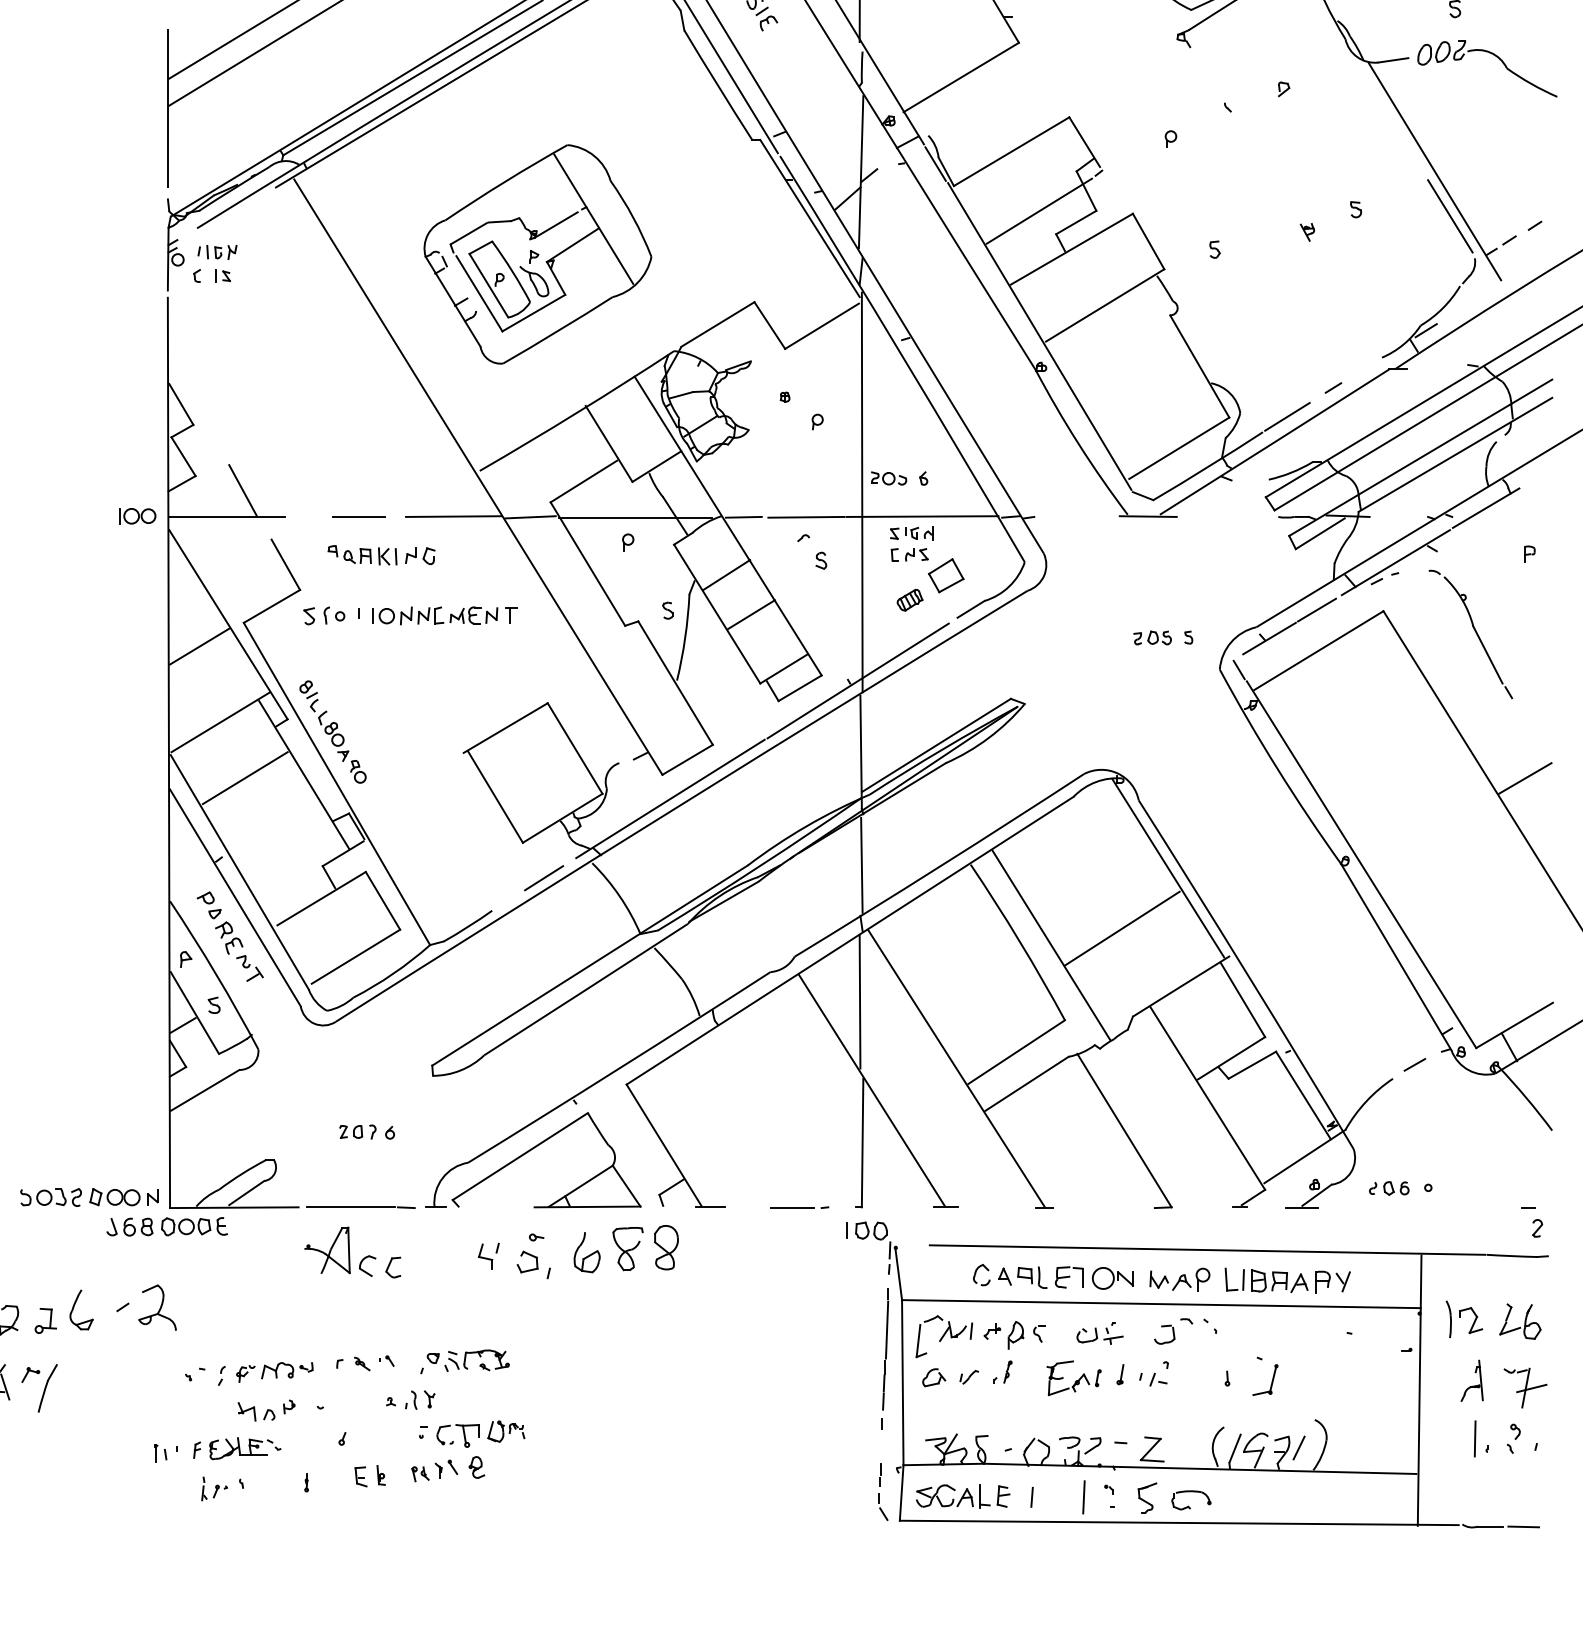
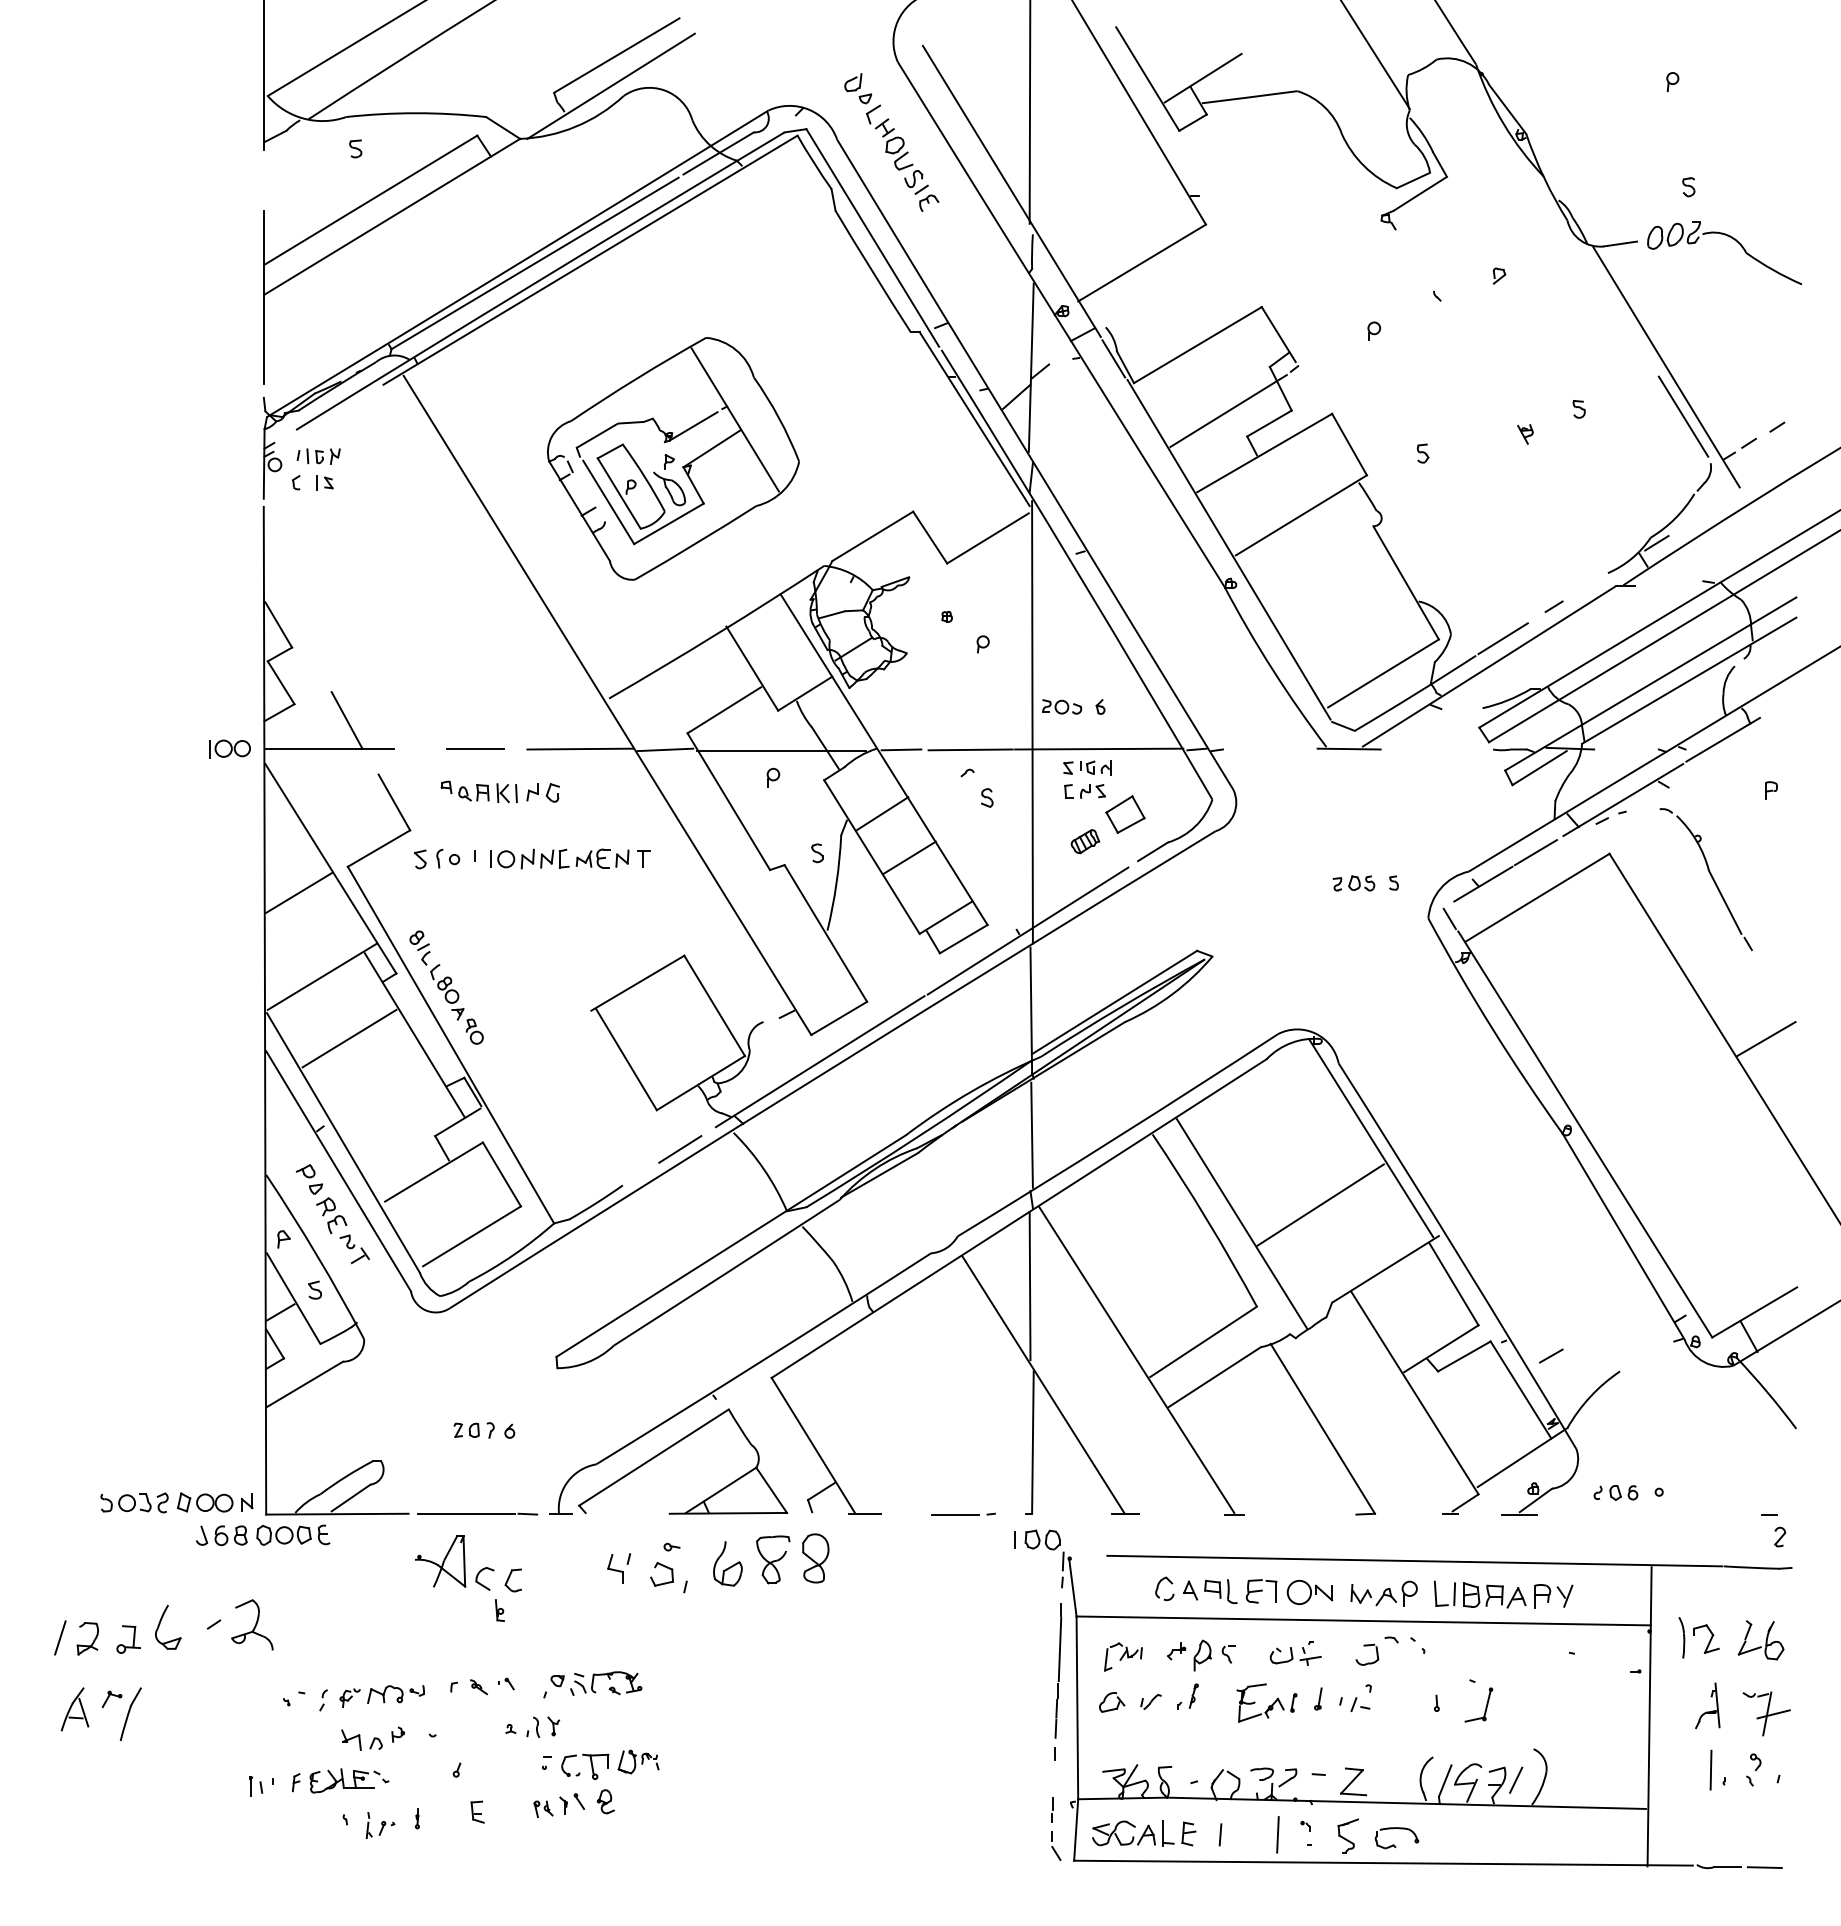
line: (1415, 1064) -> (1551, 1355), moved
part: (944, 1336) -> (1123, 1656), size x0.6
part: (380, 1475) -> (499, 1610), moved
part: (214, 1488) -> (380, 1825), moved

